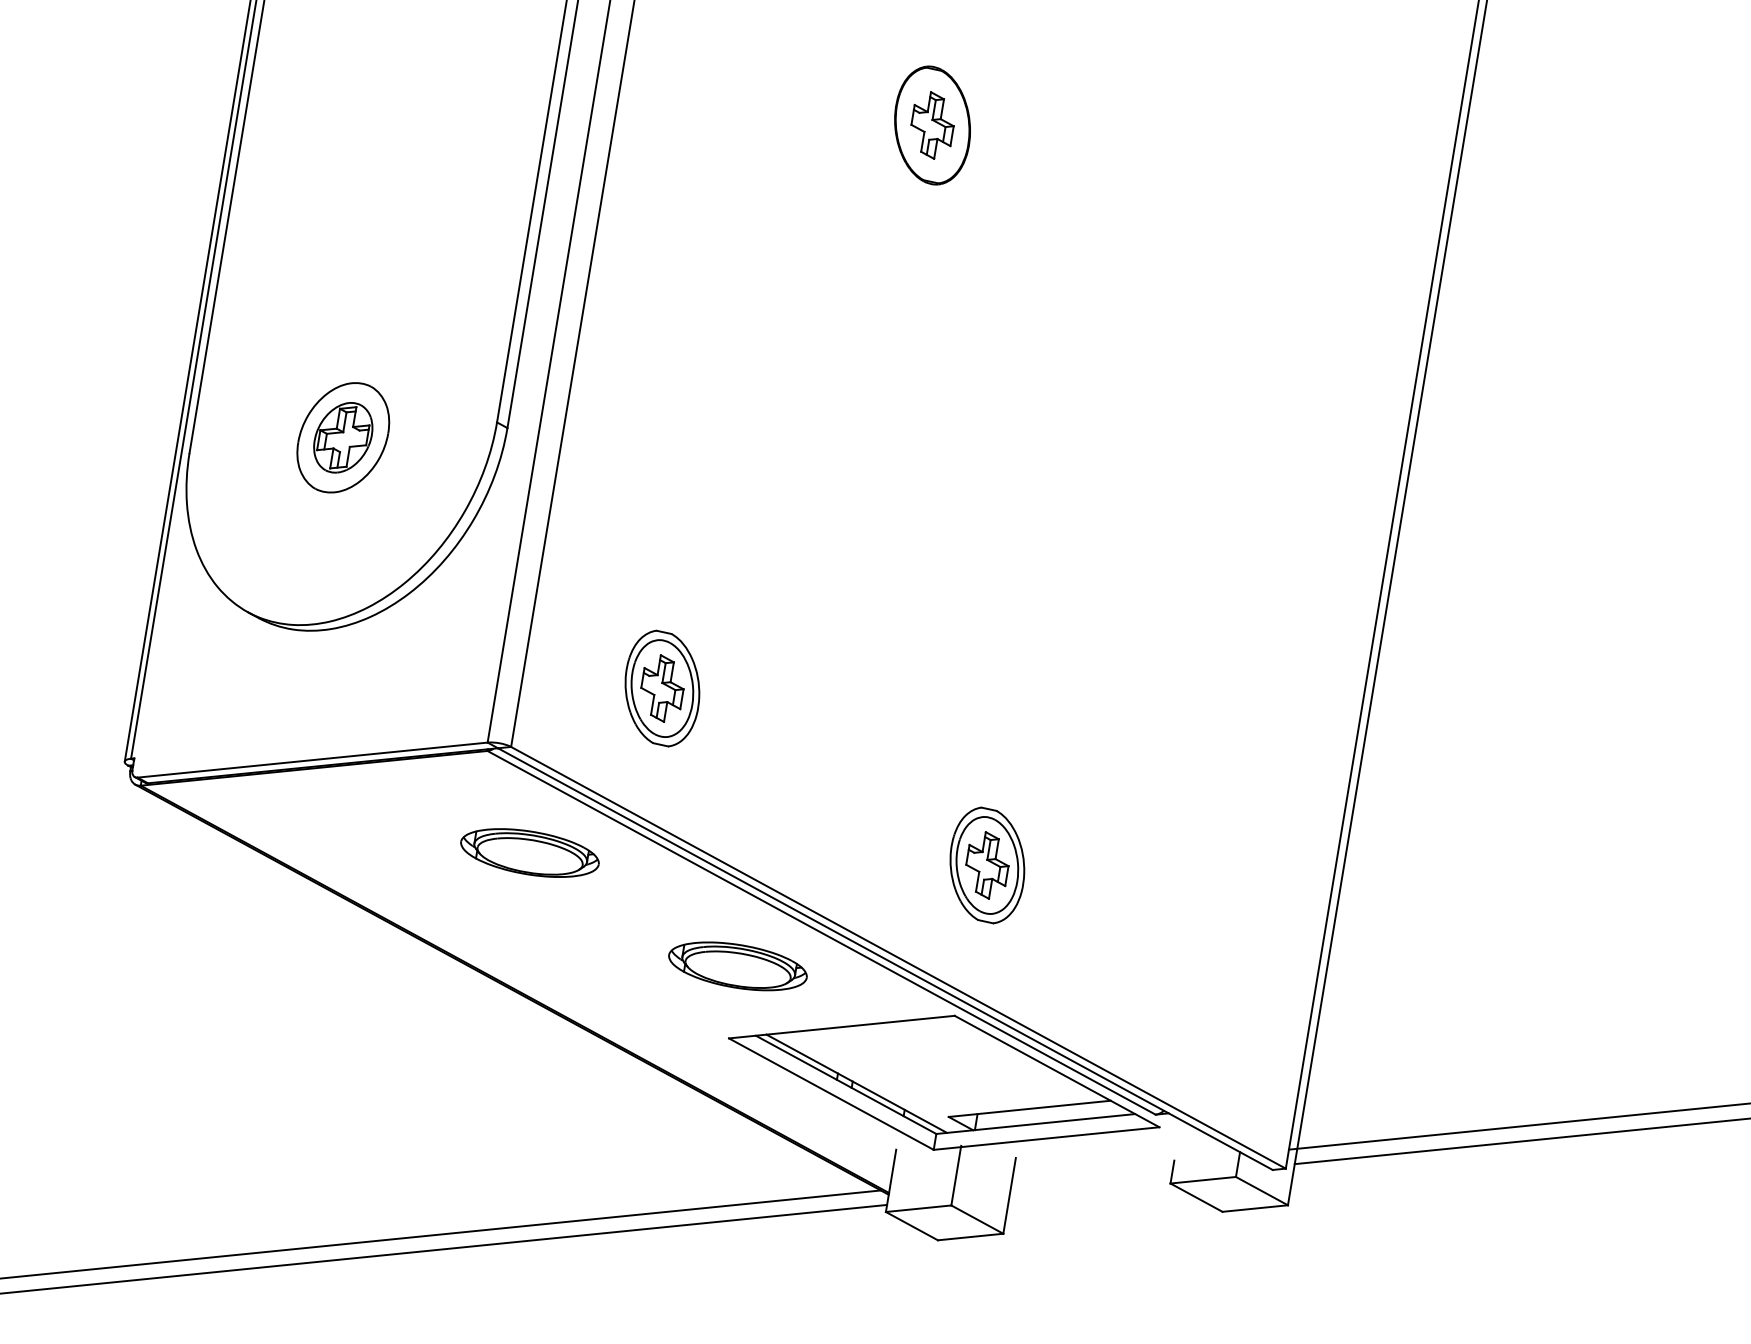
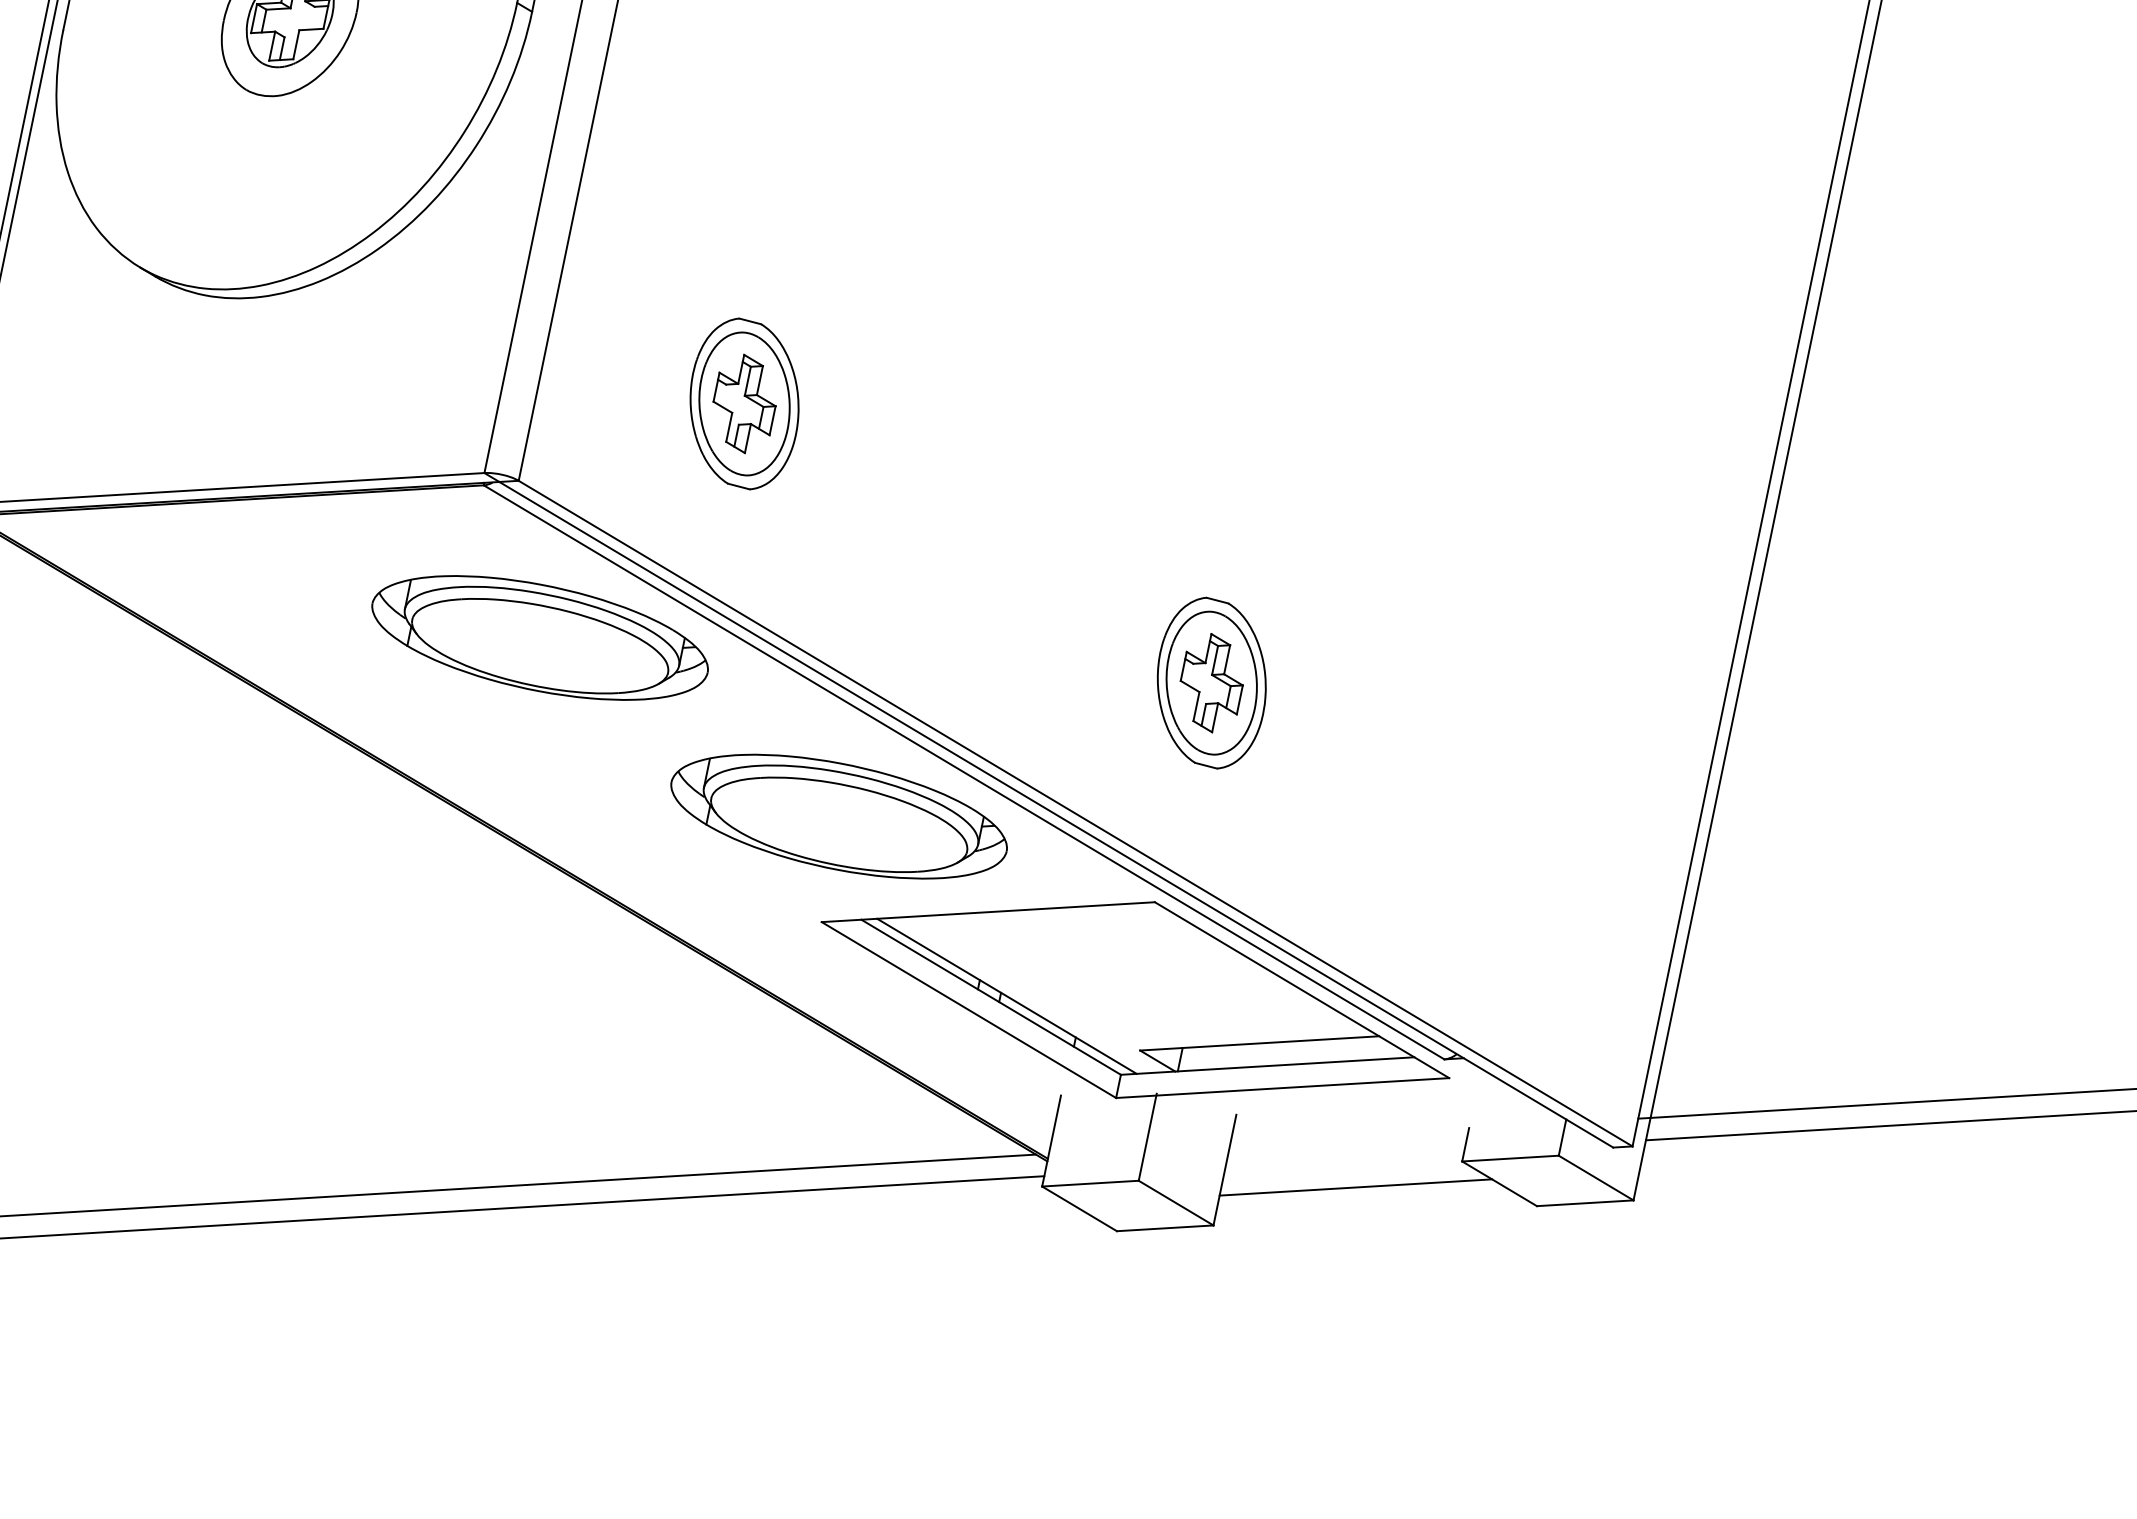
part: (529, 852) -> (539, 637), size x1.67
part: (737, 966) -> (838, 816), size x1.67
line: (1098, 1203) -> (1355, 1186), added

